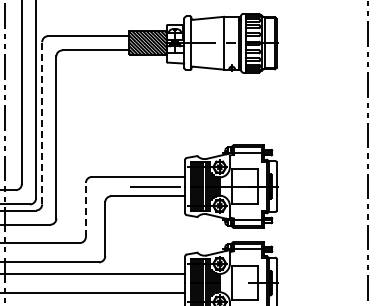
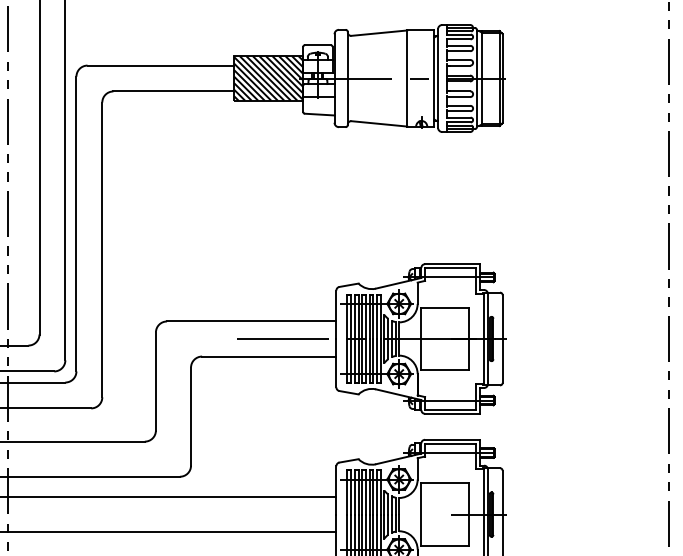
line: (42, 122) -> (77, 222), dashed -> solid
line: (85, 209) -> (155, 380), dashed -> solid

